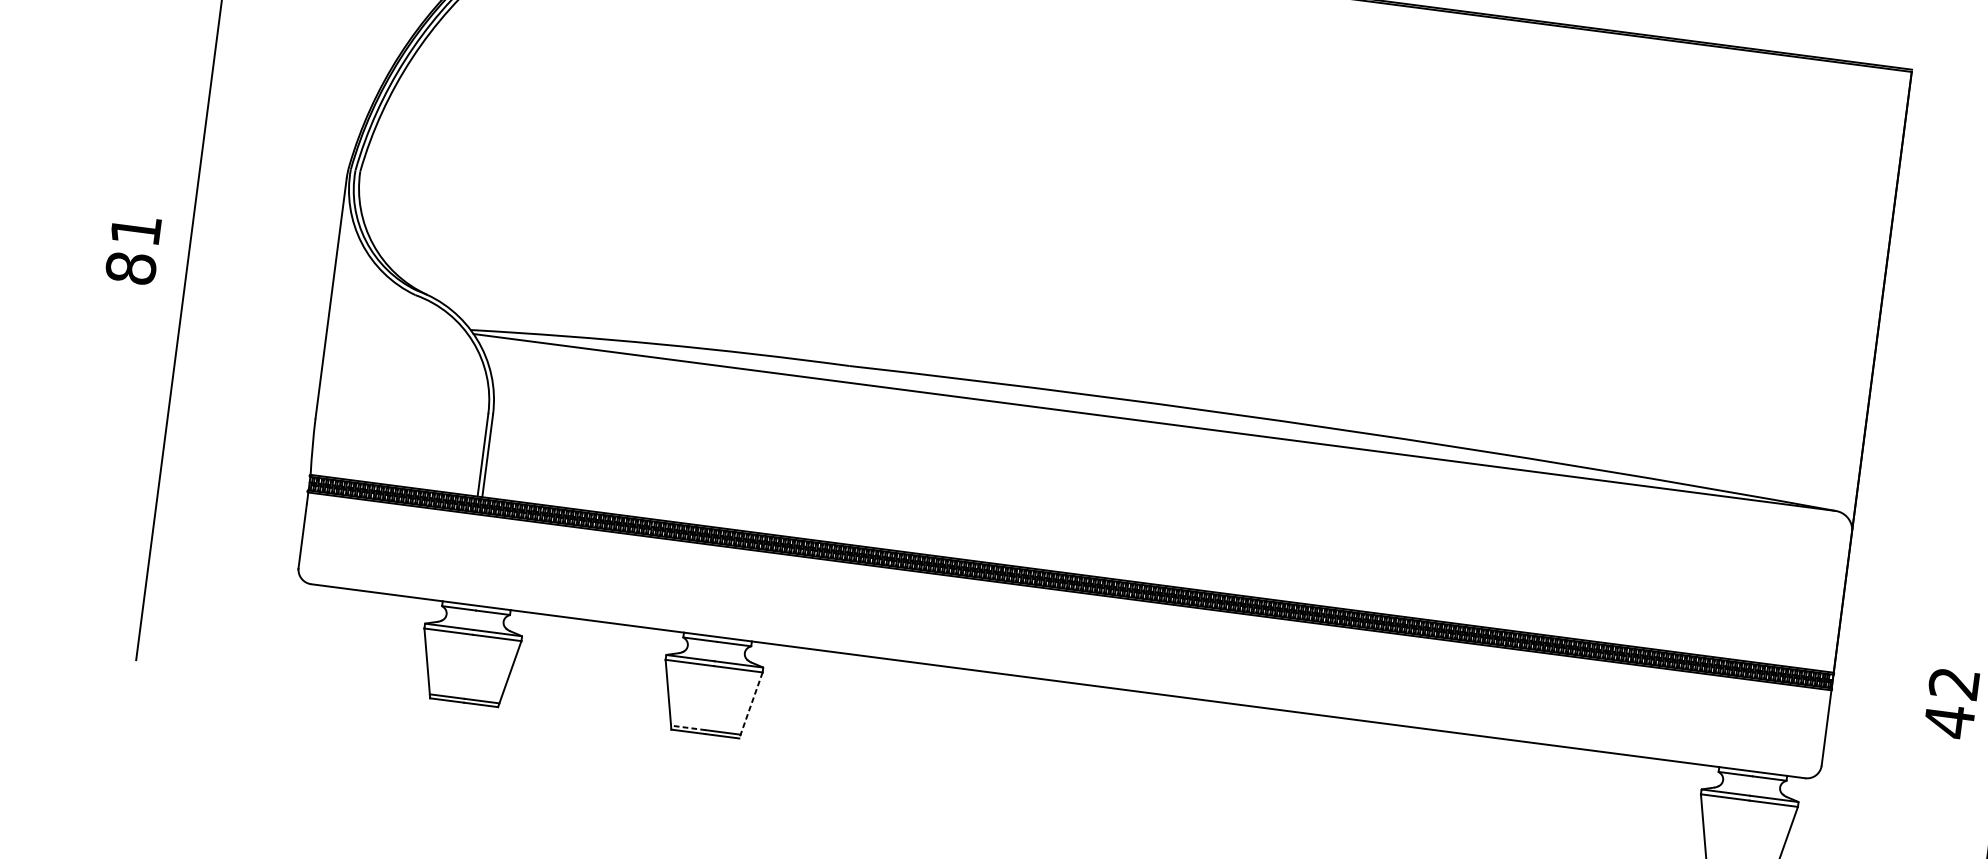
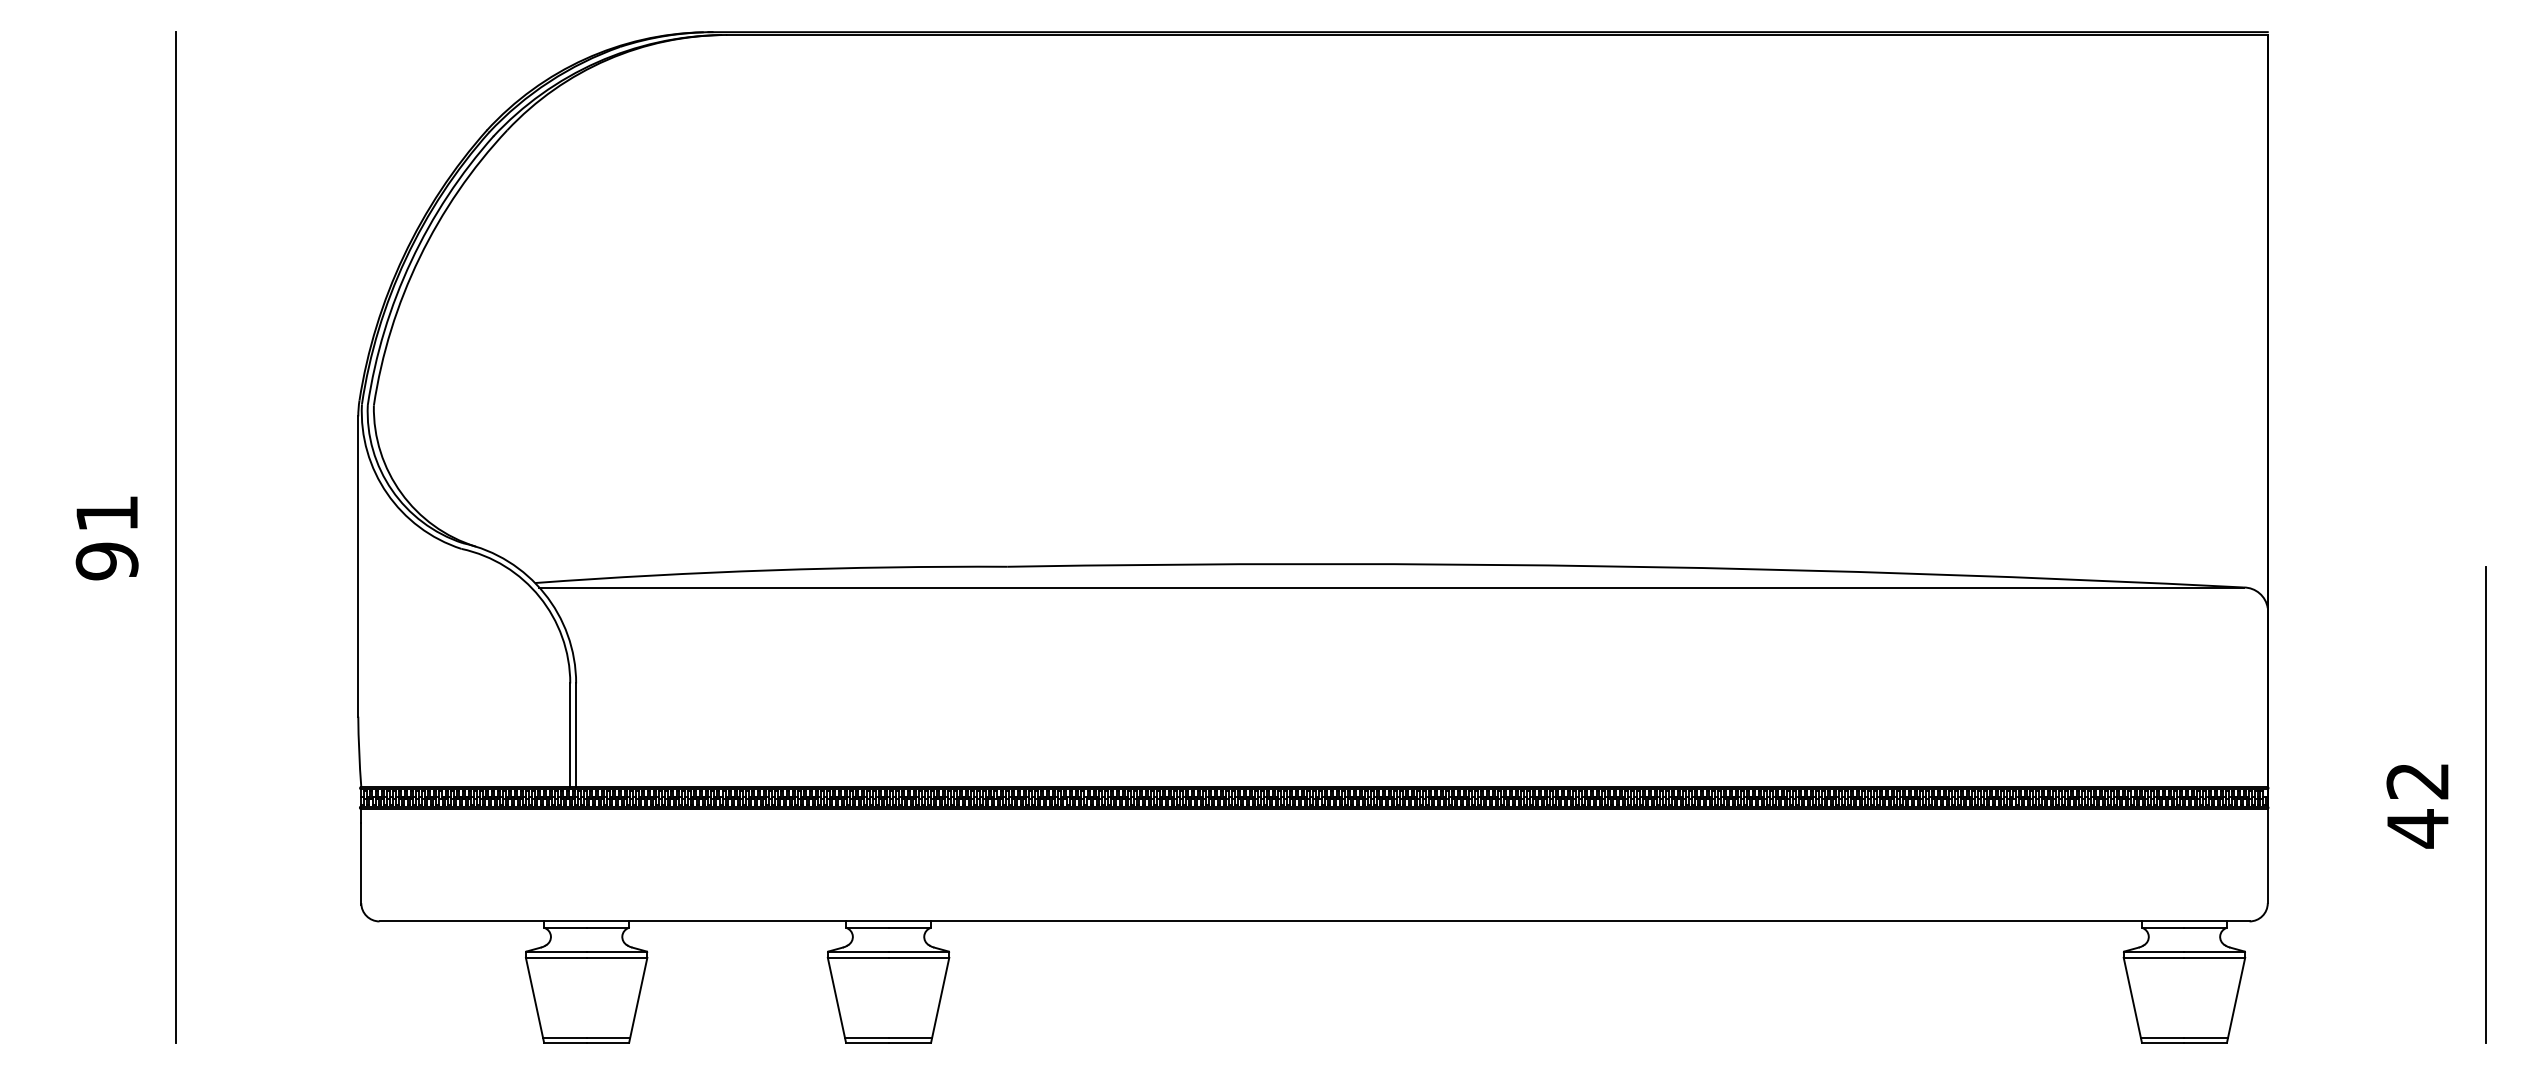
text: (130, 268) -> (106, 561), 81 -> 91
line: (751, 705) -> (940, 1000), dashed -> solid
line: (688, 728) -> (866, 1038), dashed -> solid

